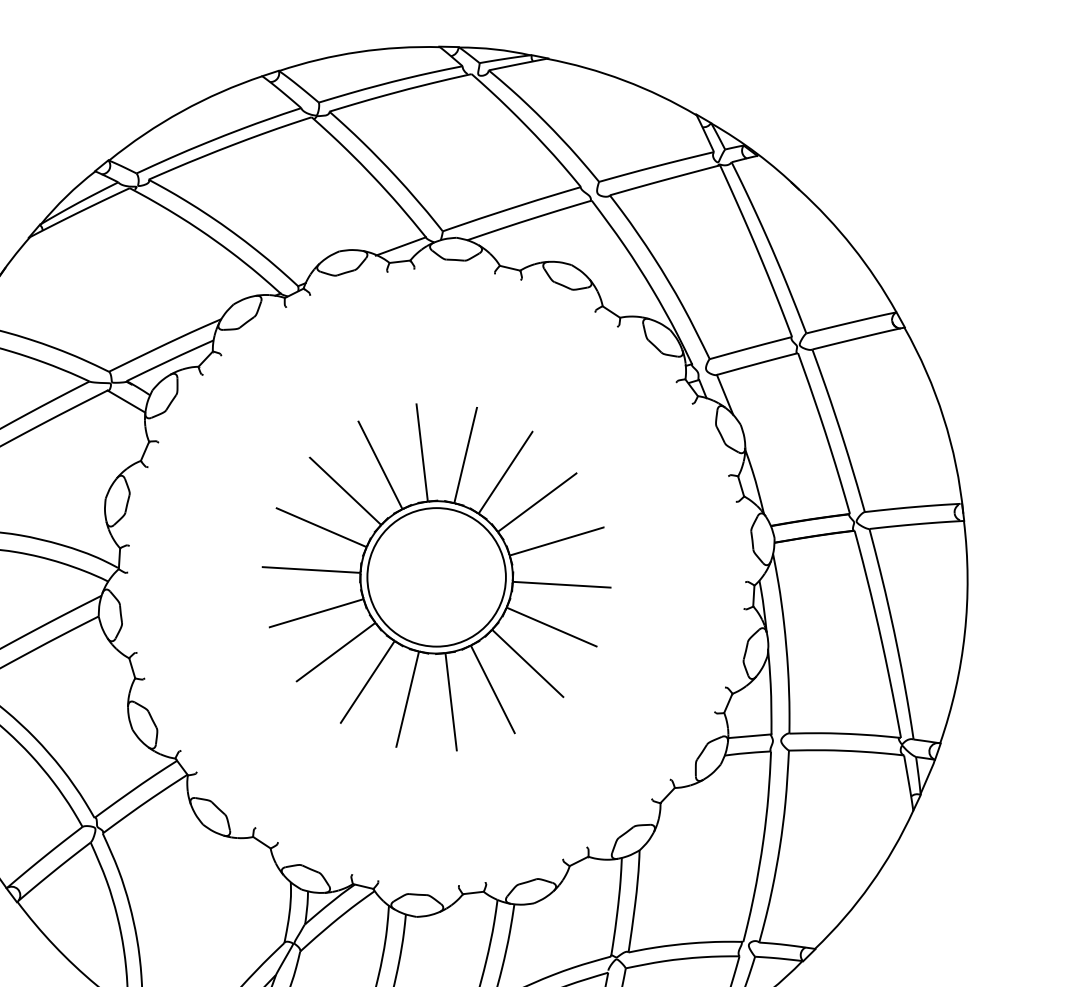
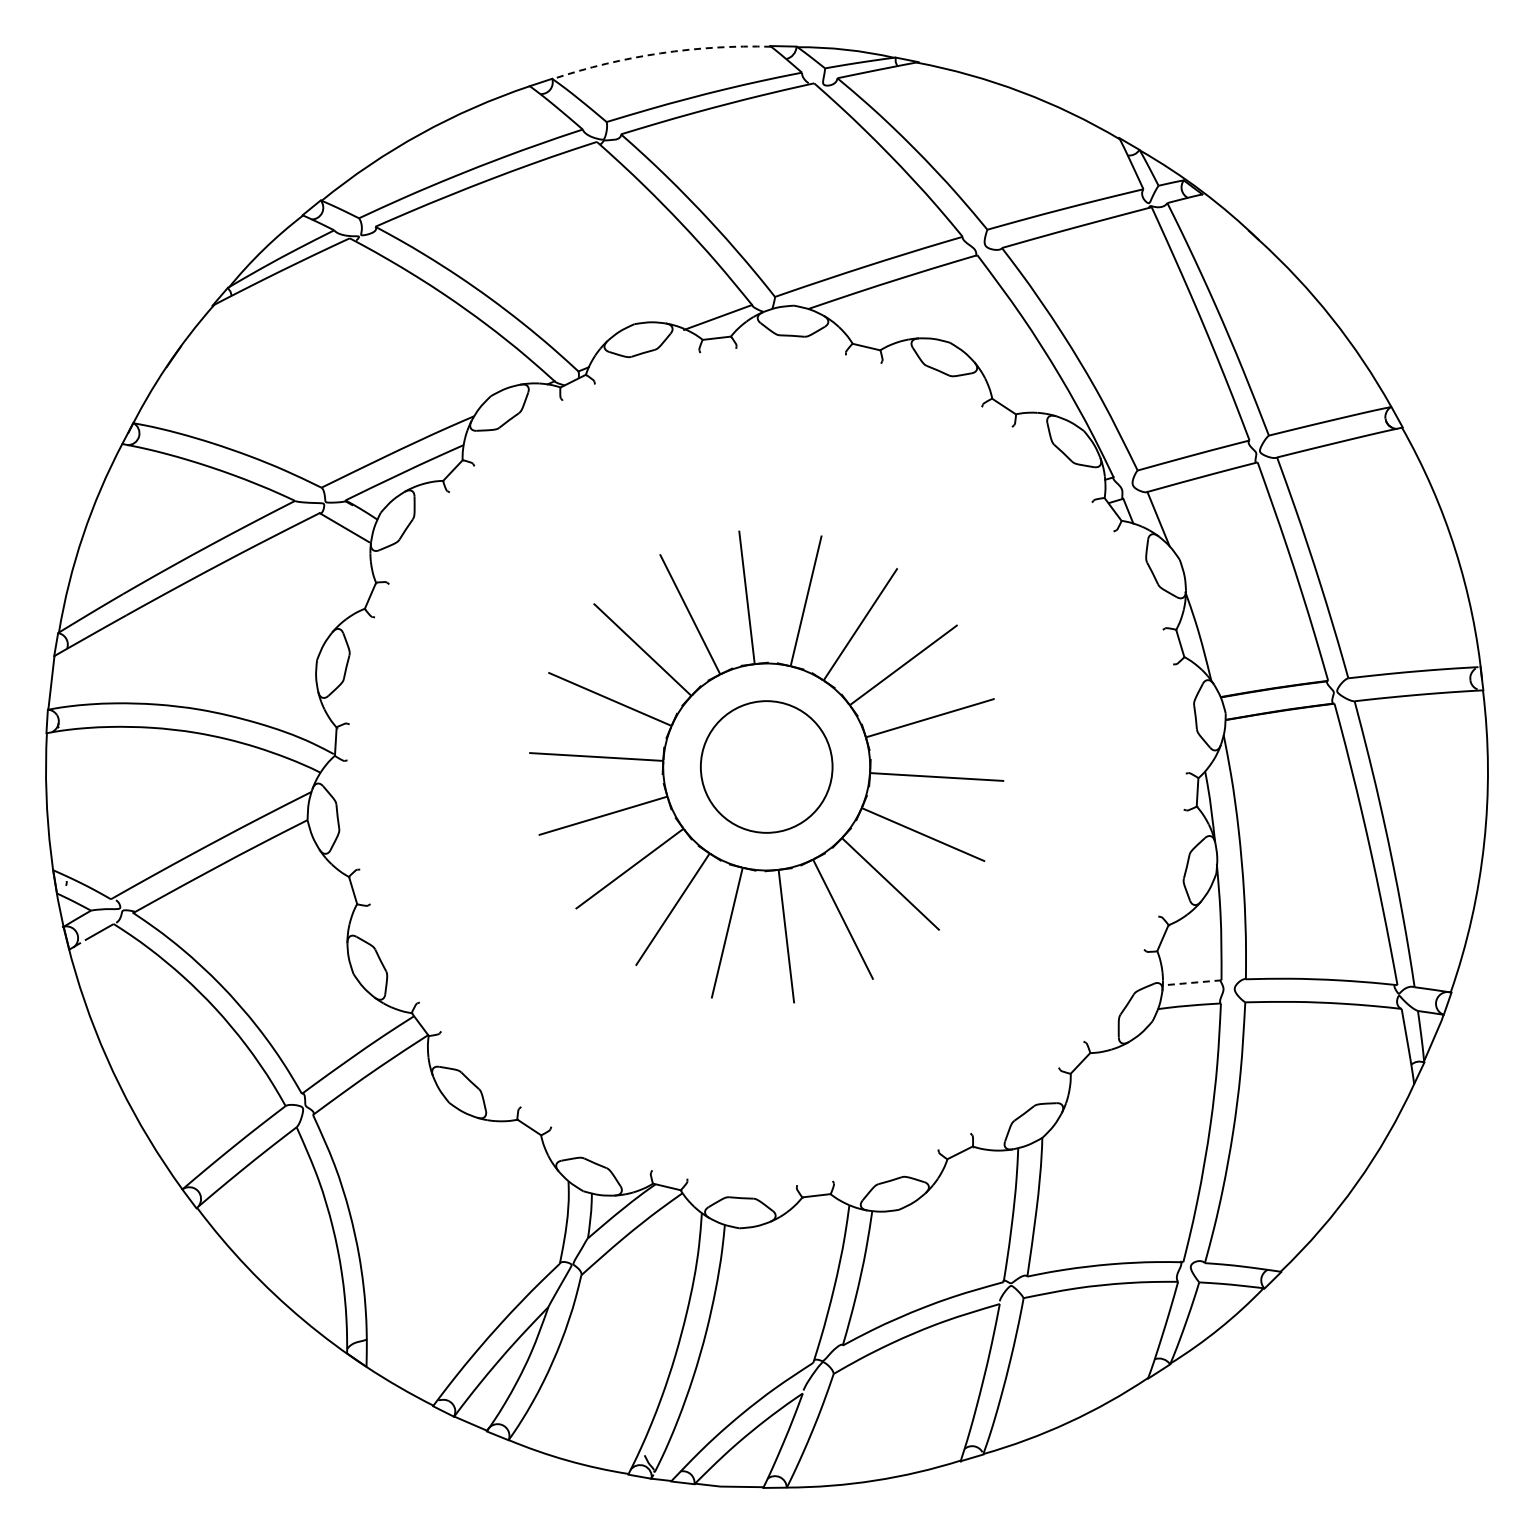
arc: (358, 52) -> (660, 53), solid -> dashed
circle: (436, 577) -> (766, 766), size x0.7
line: (749, 736) -> (1191, 982), solid -> dashed

